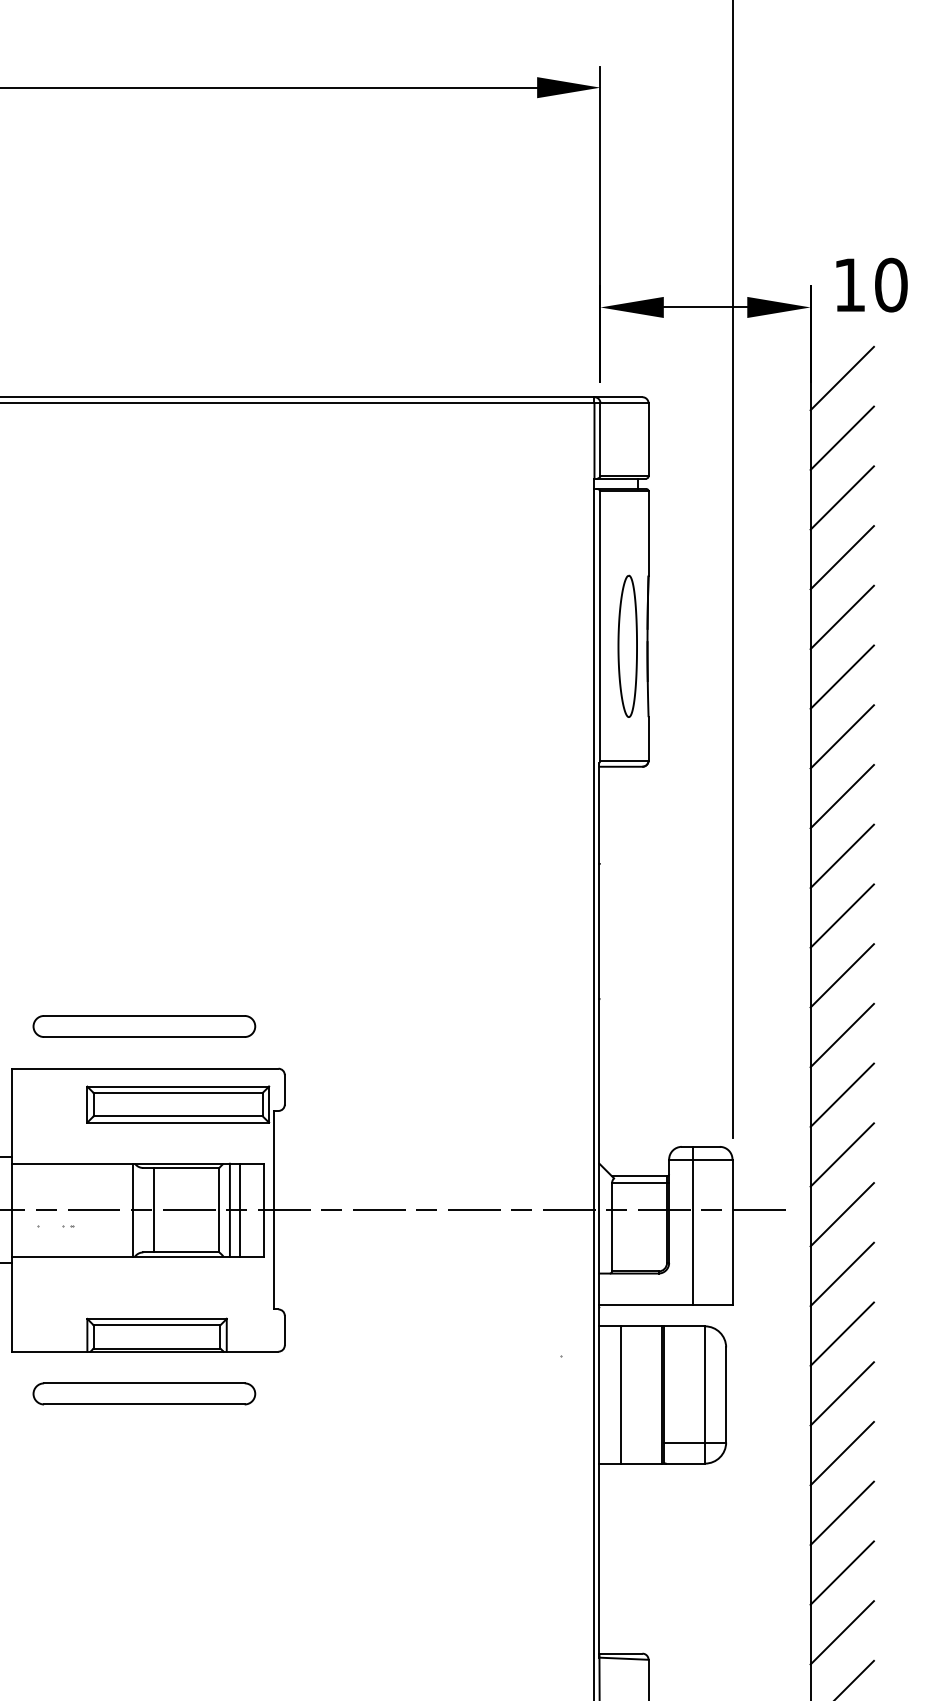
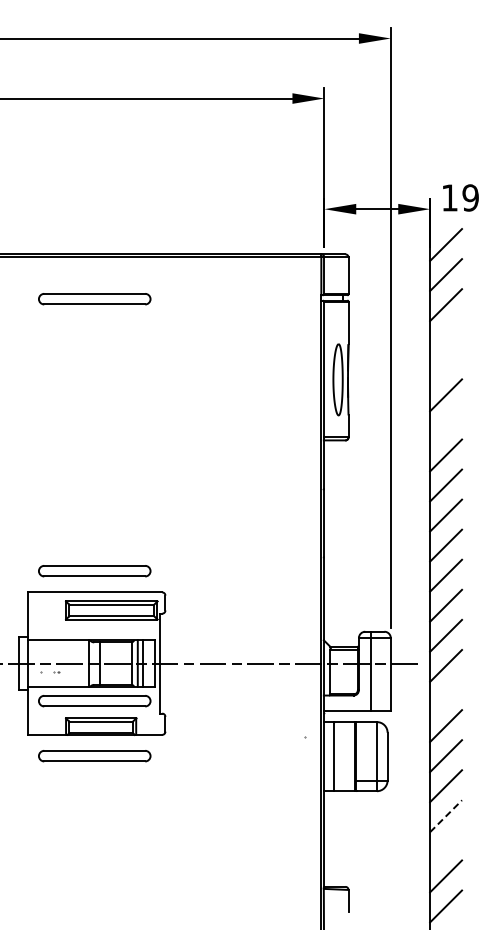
text: (890, 284) -> (470, 197), 10 -> 19
part: (143, 486) -> (94, 299), added
line: (843, 558) -> (446, 335), removed
line: (843, 617) -> (446, 365), removed
line: (843, 737) -> (446, 425), removed
line: (843, 1273) -> (446, 695), removed
part: (143, 1285) -> (94, 701), added
line: (843, 1513) -> (446, 816), solid -> dashed
line: (843, 1573) -> (446, 846), removed

